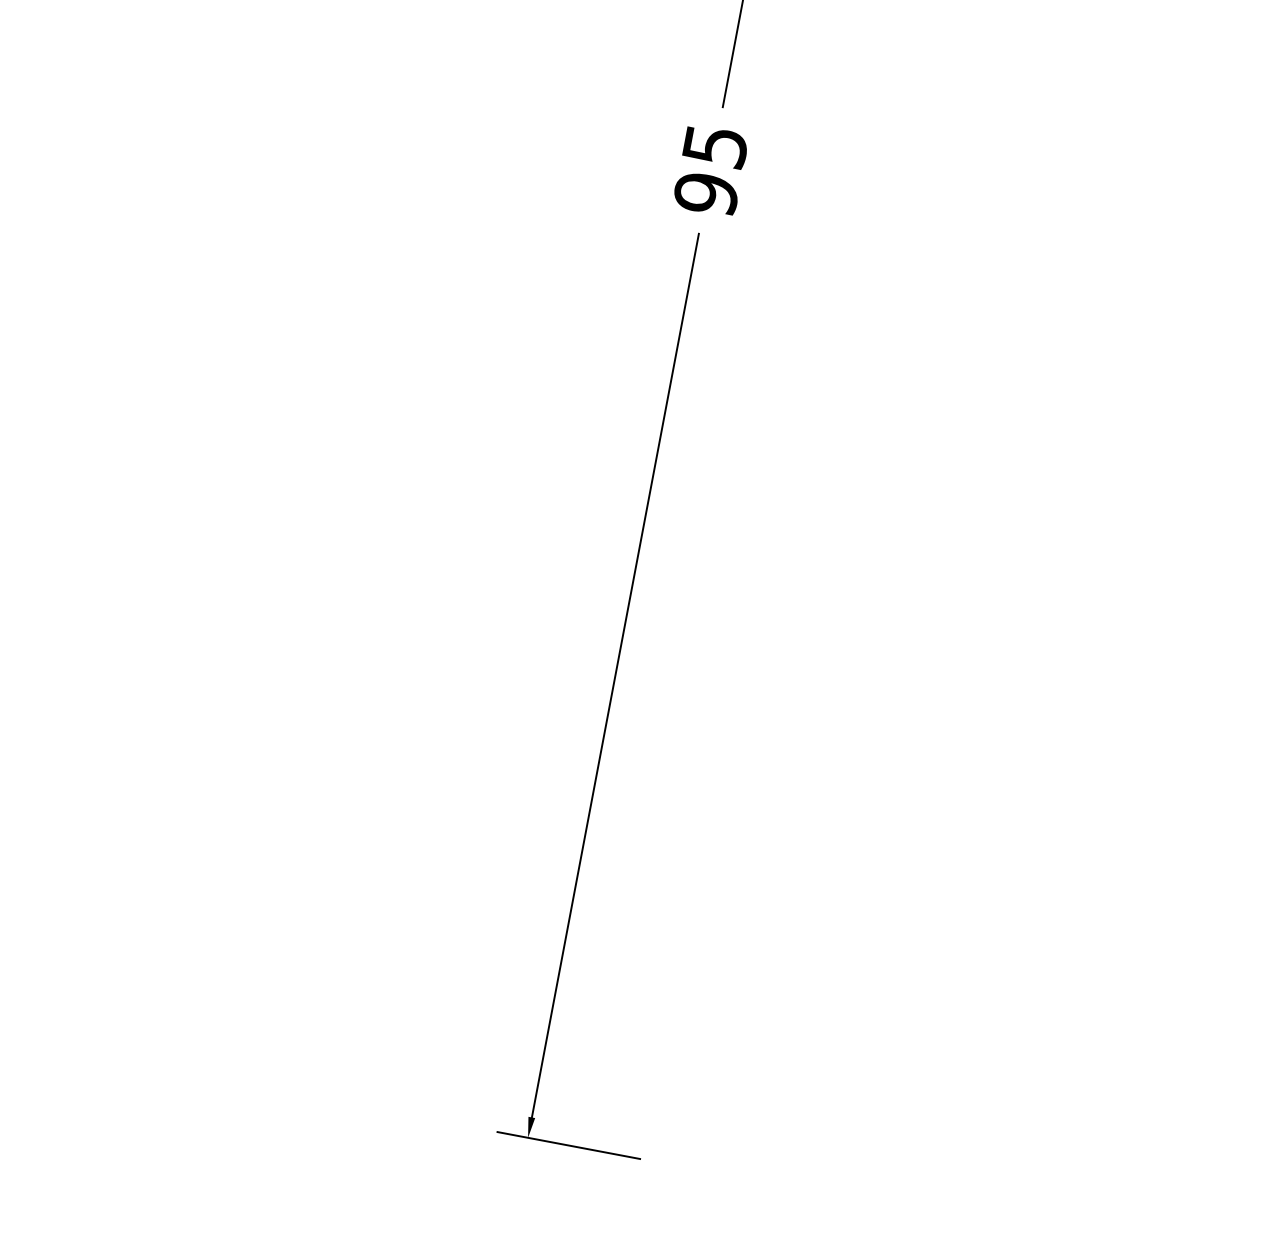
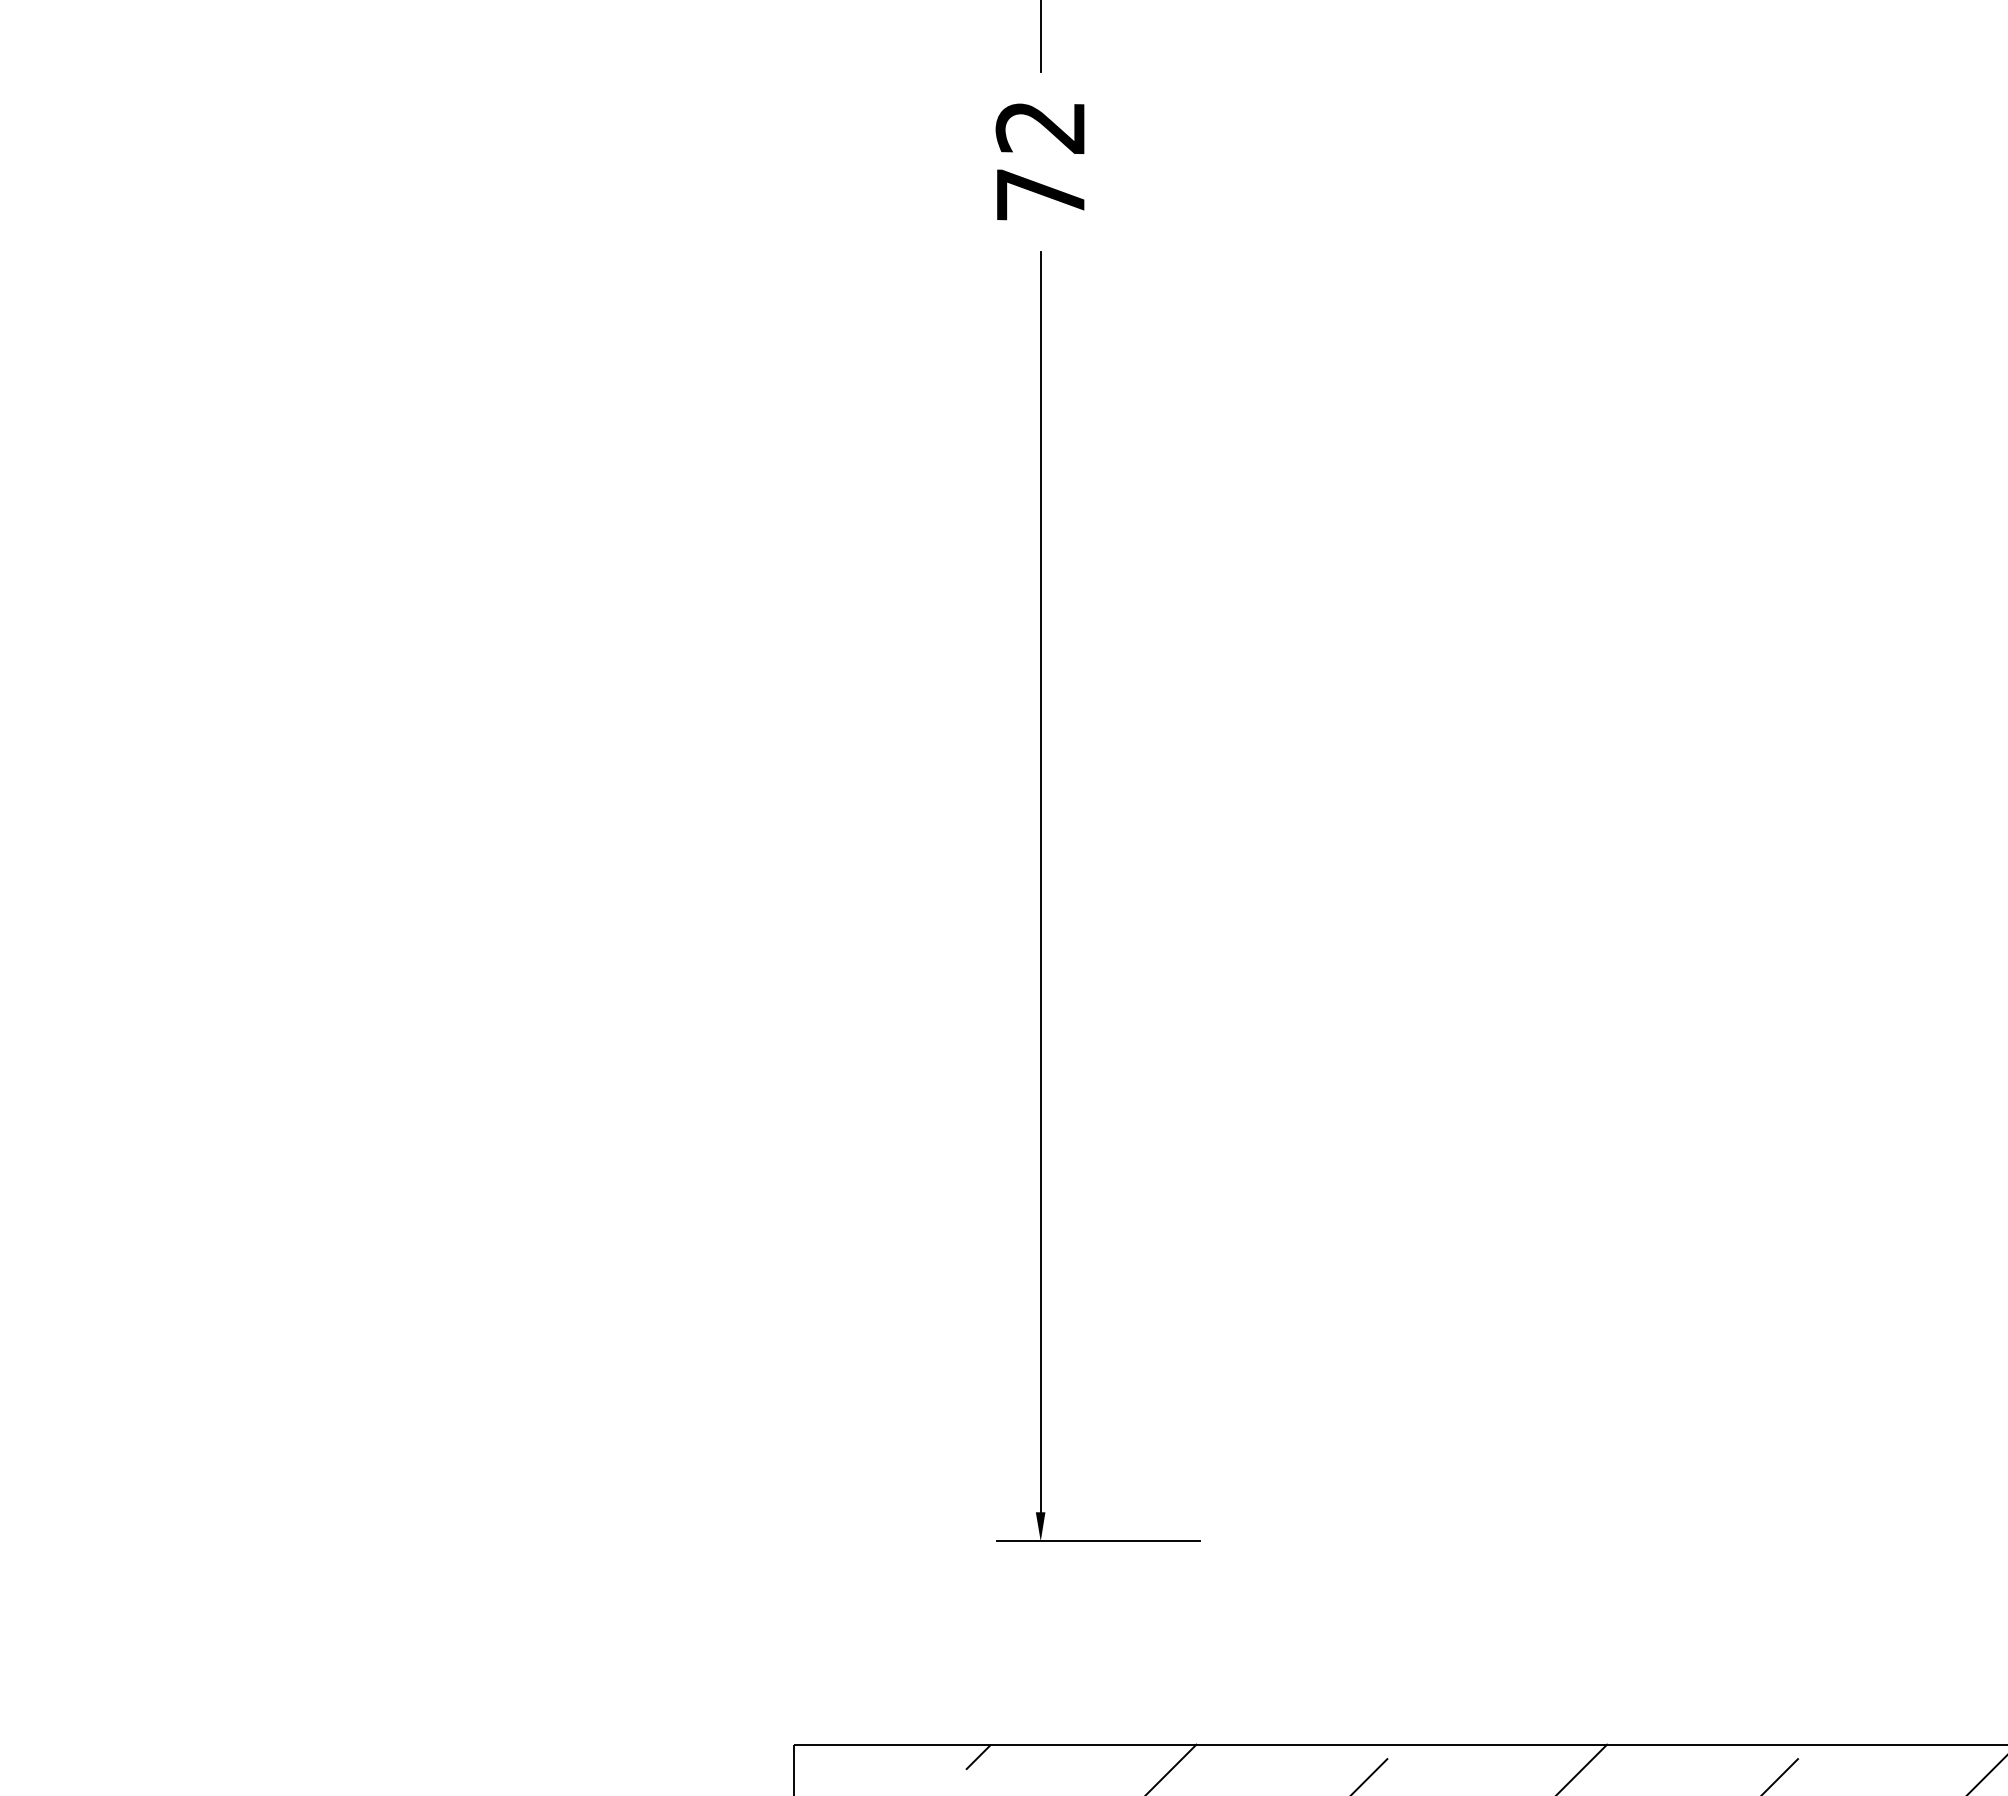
text: (710, 170) -> (1040, 162), 95 -> 72

